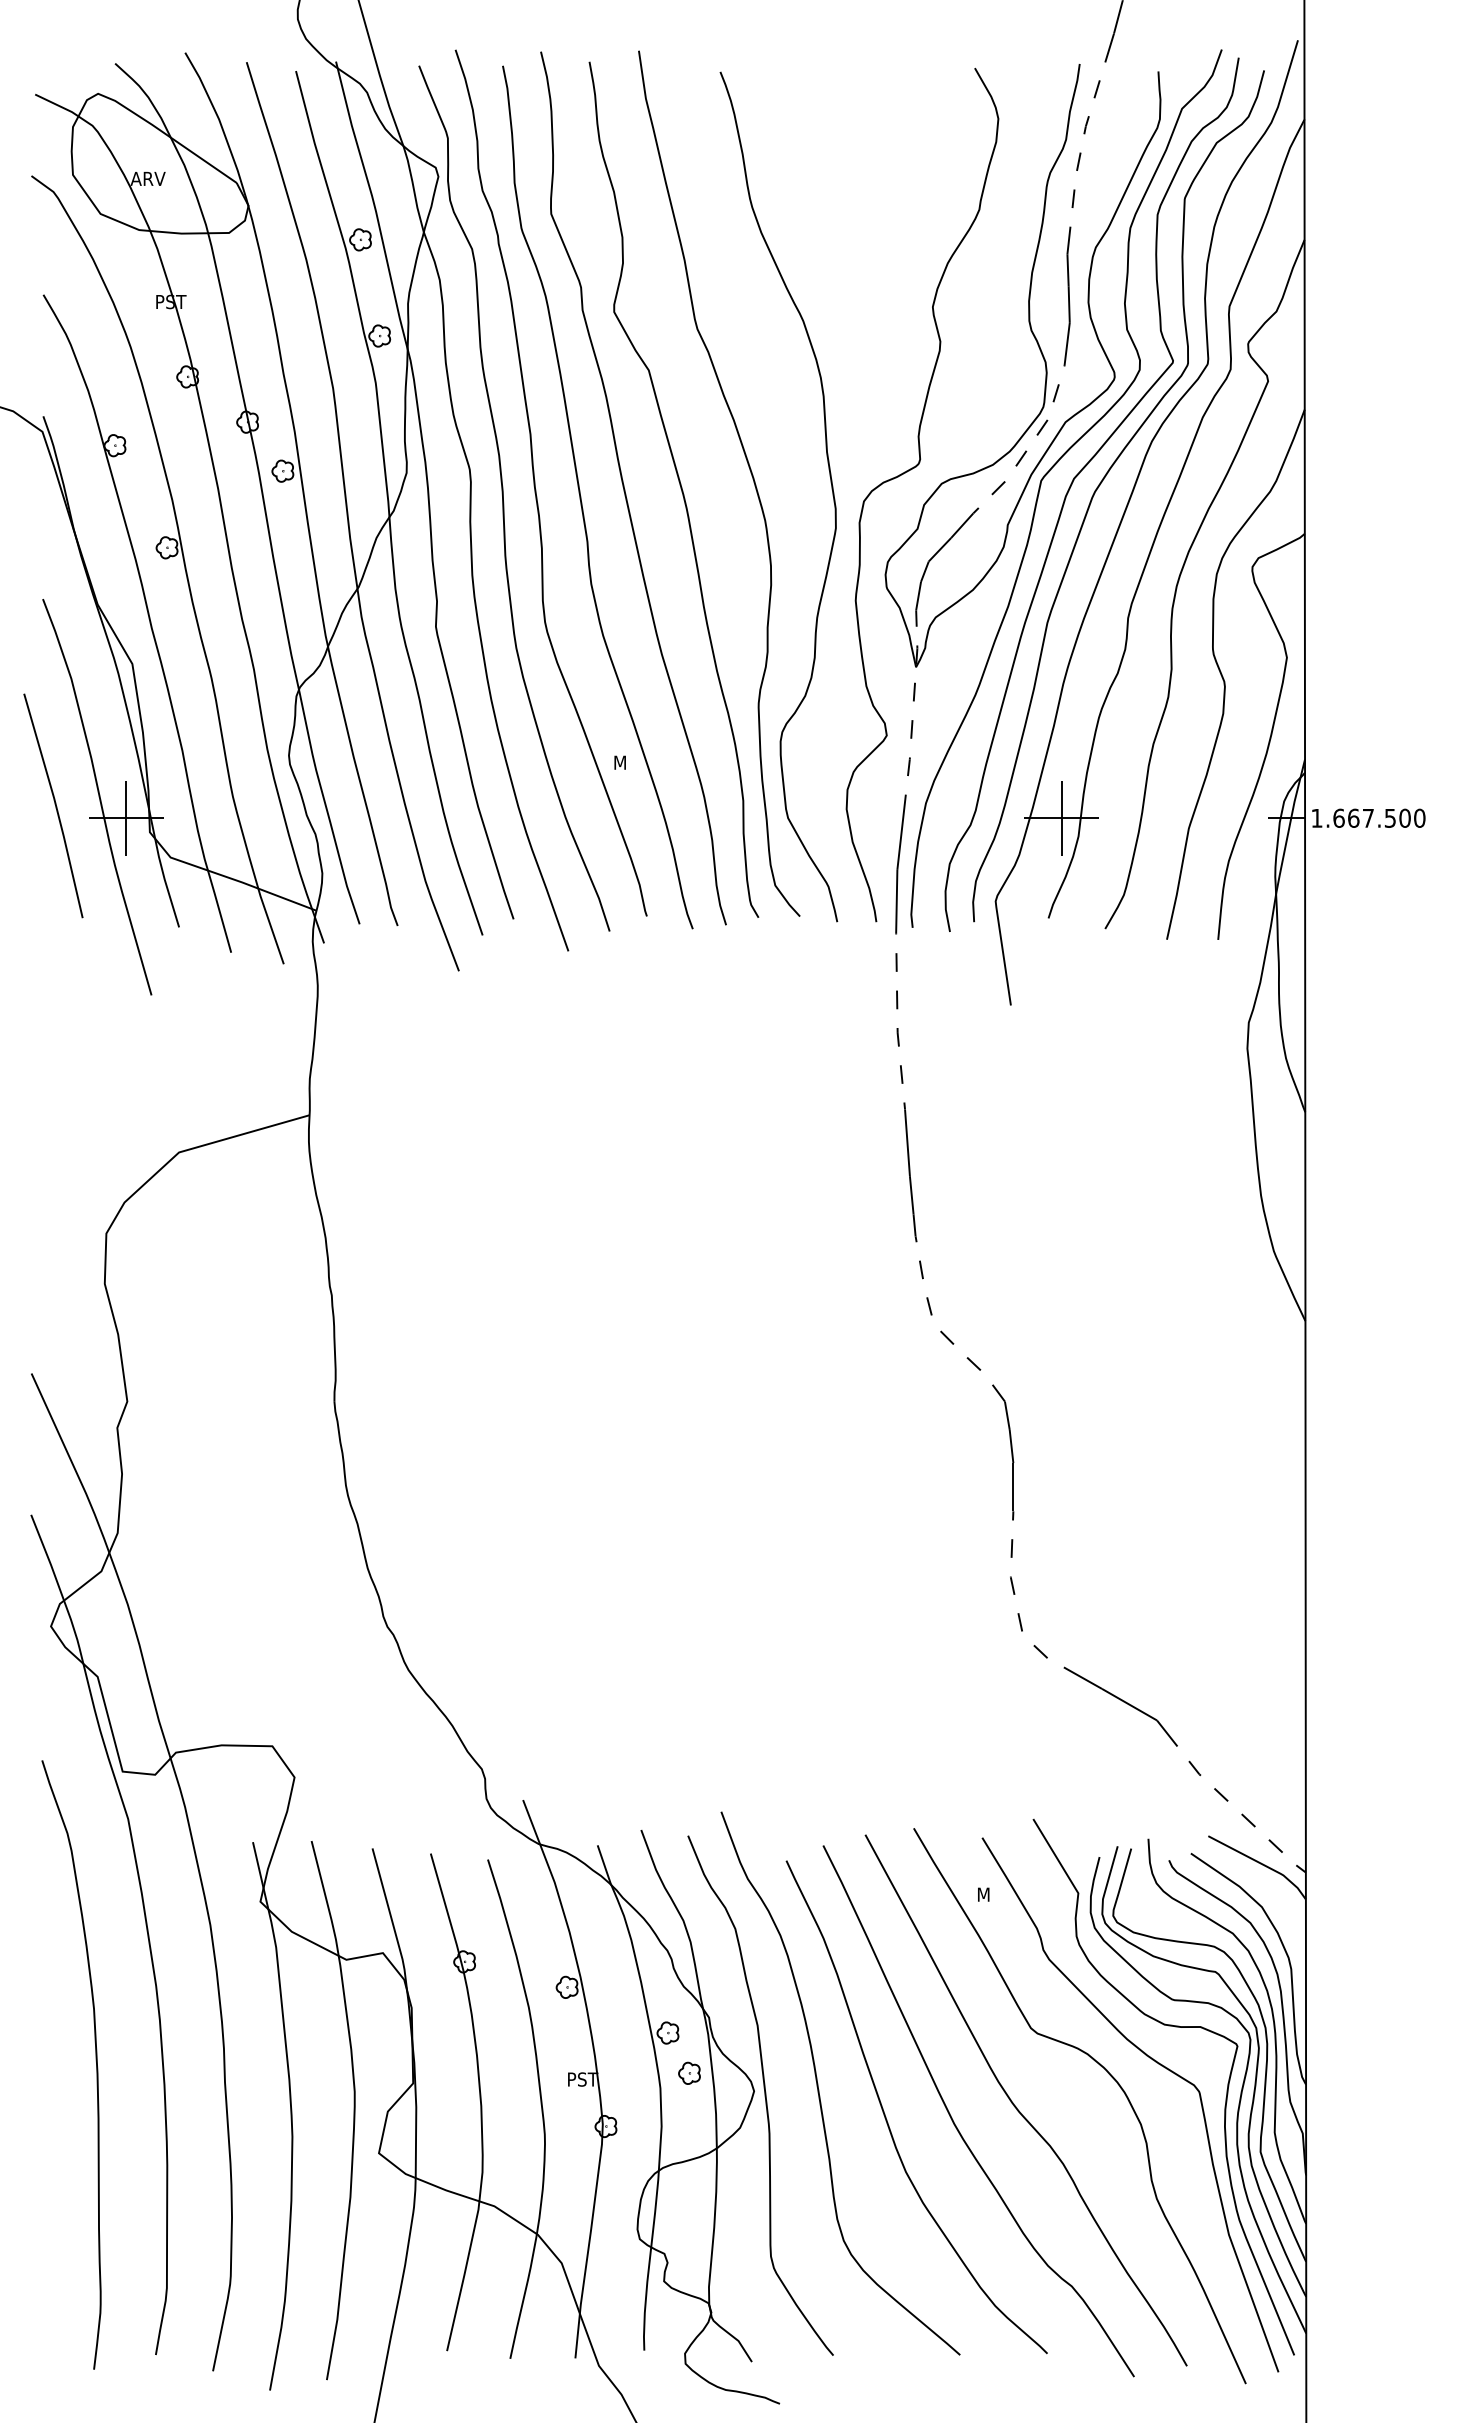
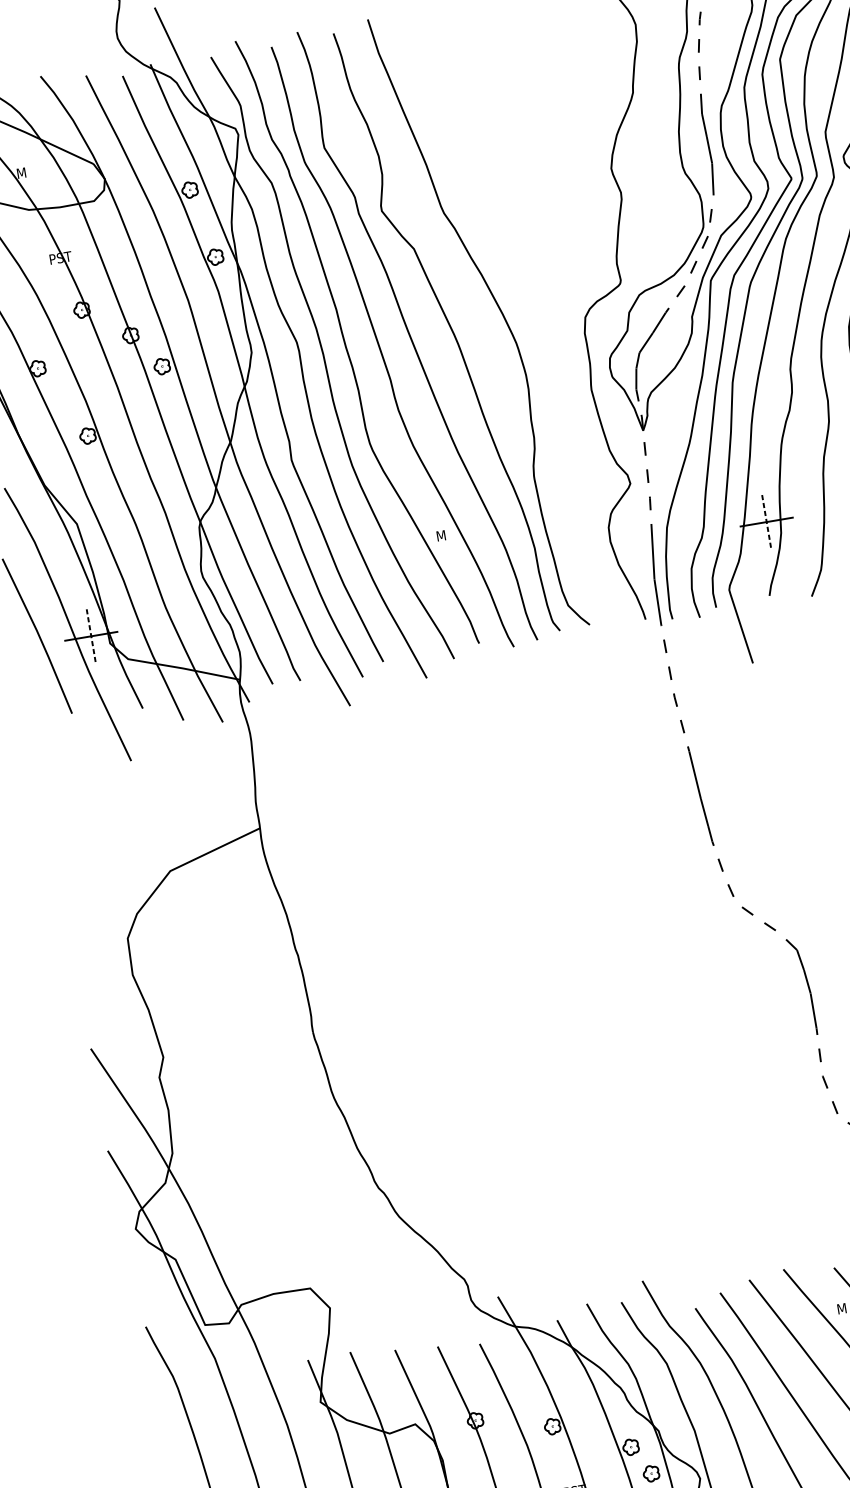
text: (147, 178) -> (28, 171), ARV -> M
curve: (831, 489) -> (560, 312), removed
line: (126, 818) -> (91, 636), solid -> dashed
line: (1061, 818) -> (766, 522), solid -> dashed

